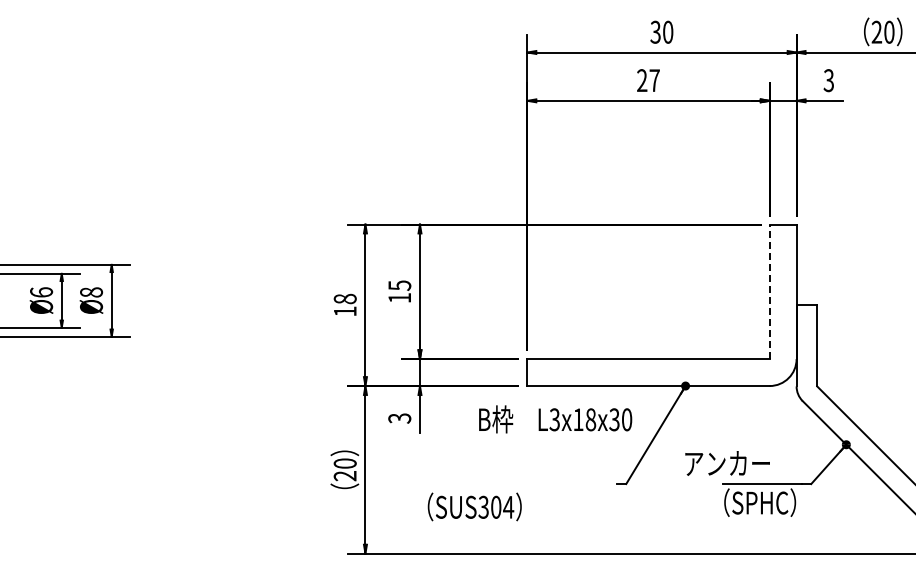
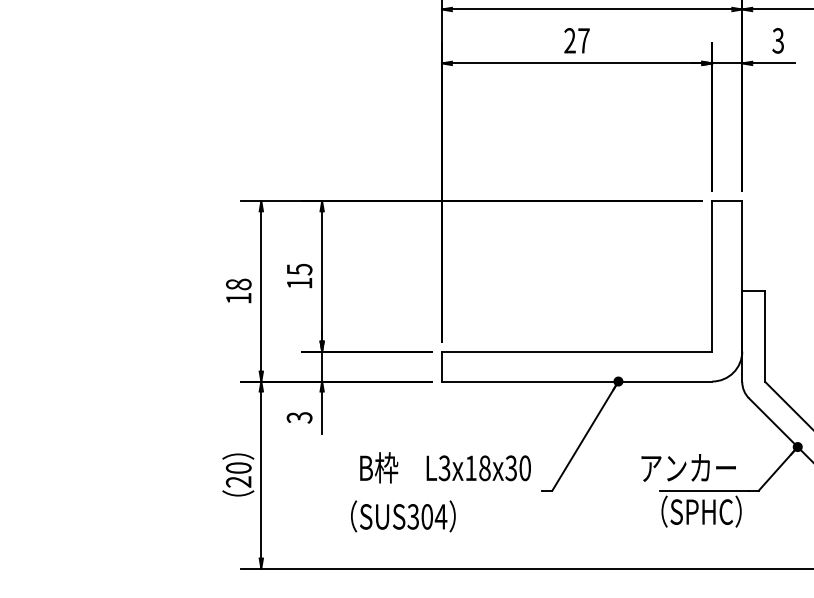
line: (769, 291) -> (712, 276), dashed -> solid
text: (555, 419) -> (445, 467), moved
text: (727, 463) -> (688, 467), moved
text: (474, 506) -> (403, 515), moved

